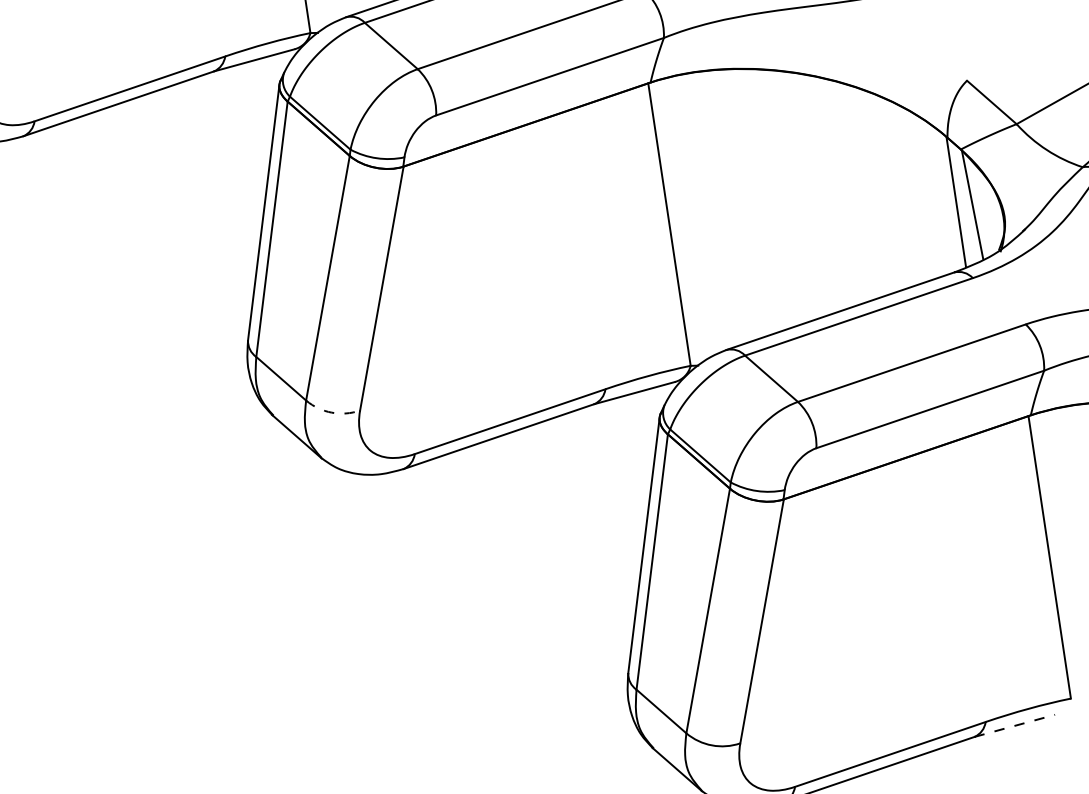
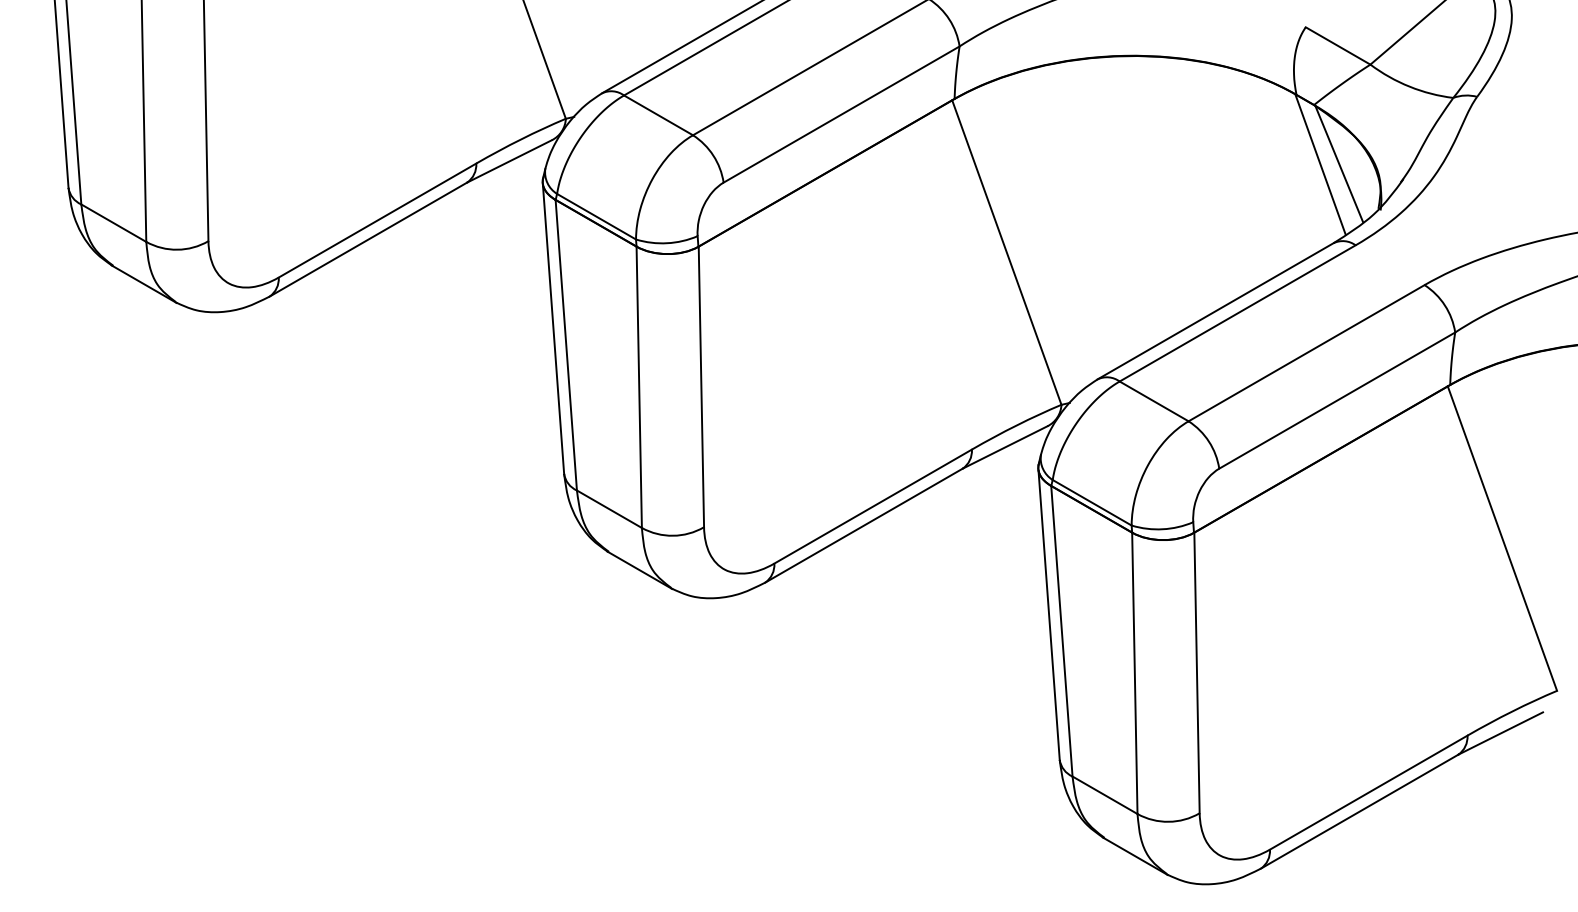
arc: (332, 412) -> (673, 535), dashed -> solid
line: (1015, 726) -> (1501, 733), dashed -> solid

